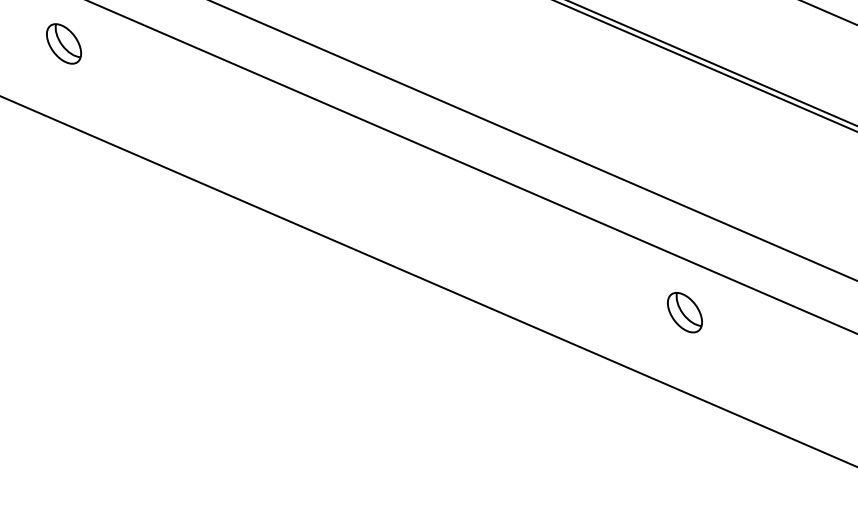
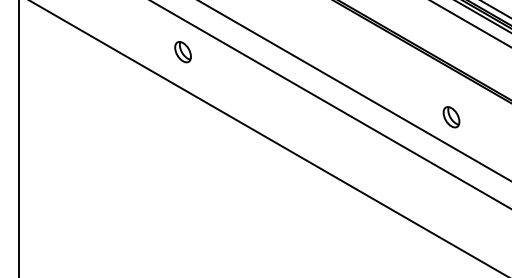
part: (62, 44) -> (182, 52), moved
part: (685, 313) -> (451, 117), moved

